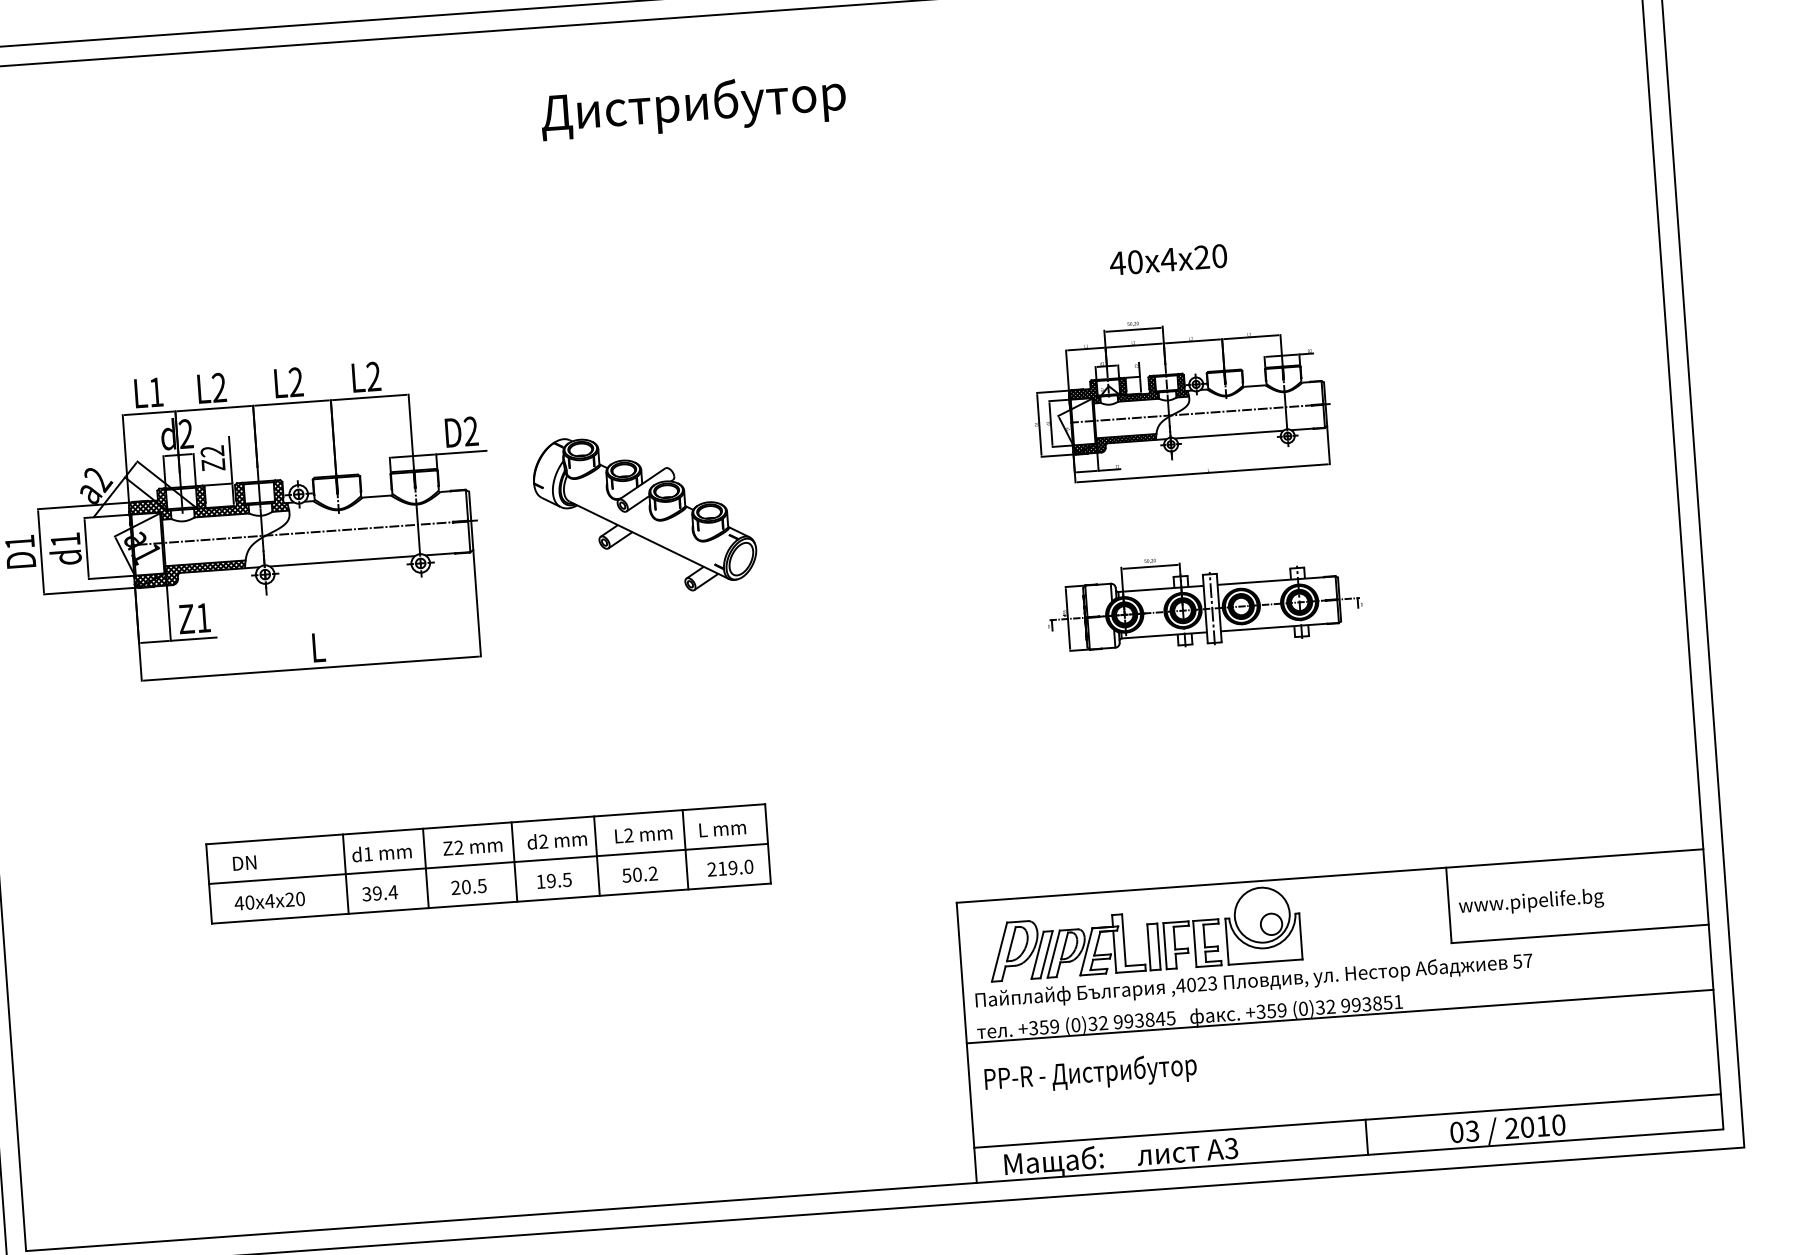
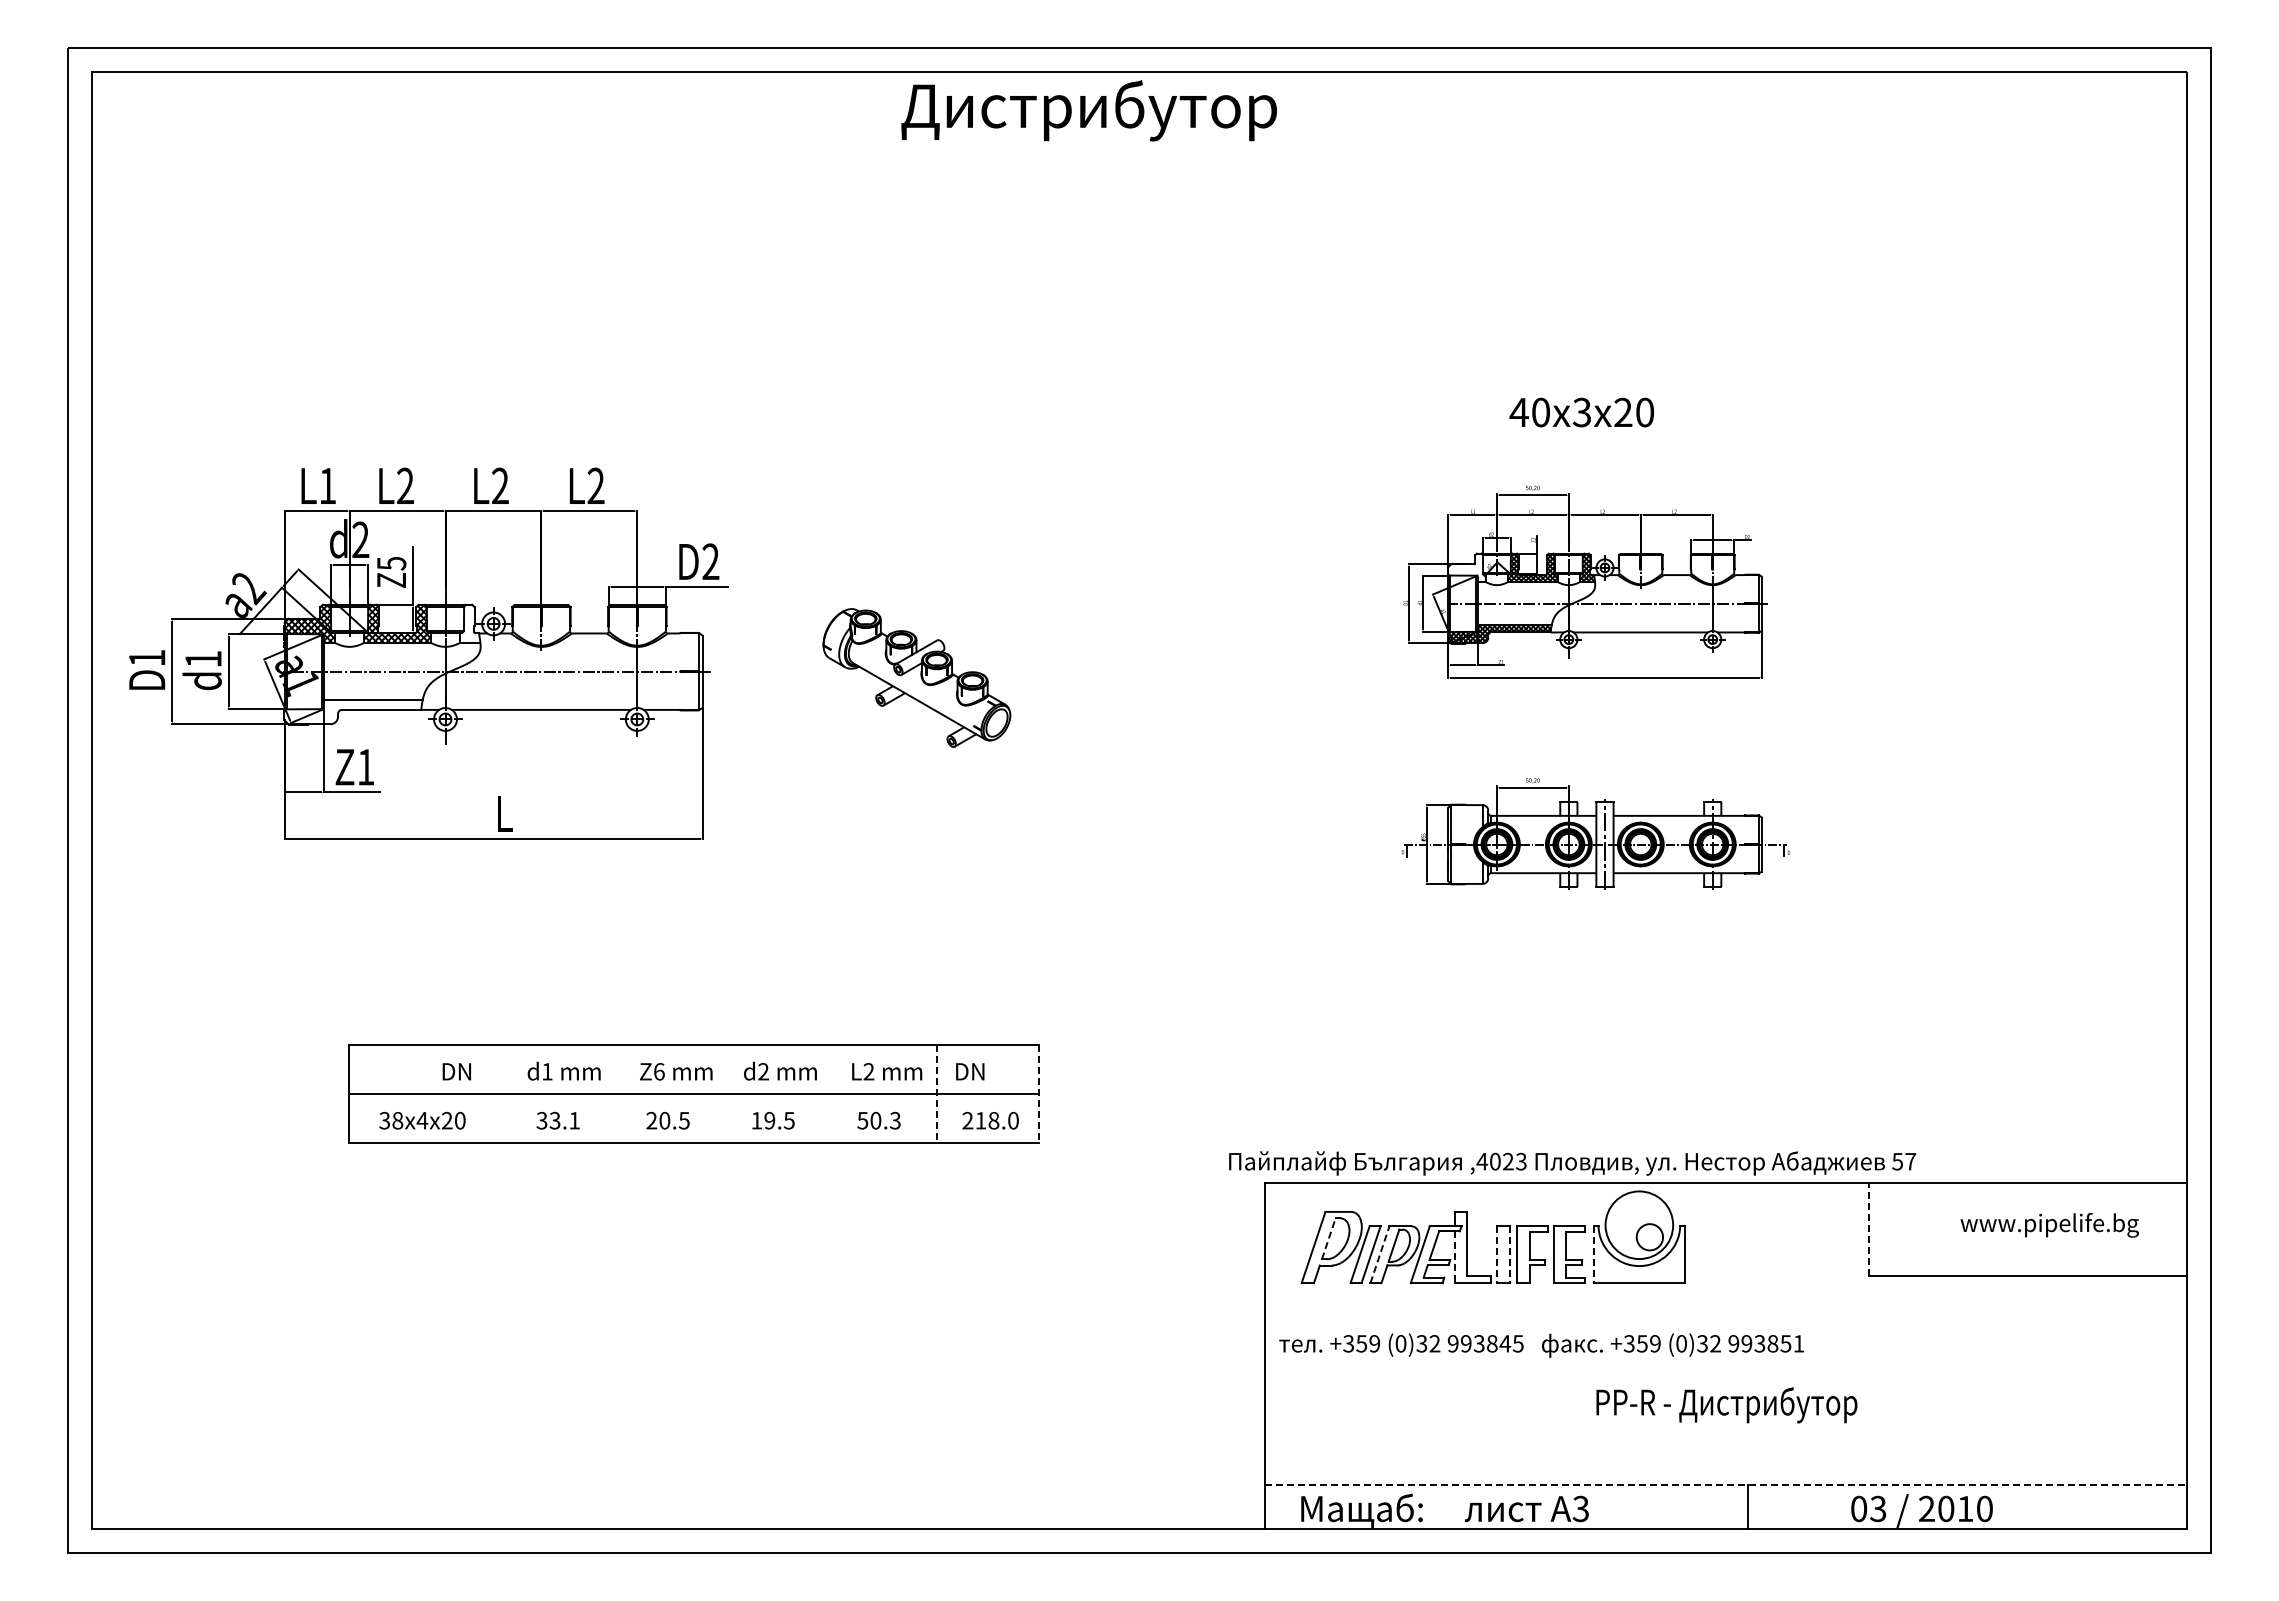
text: (692, 106) -> (1088, 110), moved
text: (1168, 259) -> (1581, 412), 40x4x20 -> 40x3x20
hatch: (1084, 392) -> (1467, 567), removed
text: (212, 451) -> (391, 563), Z2 -> Z5
hatch: (279, 495) -> (469, 623), removed
part: (644, 513) -> (916, 677), size x0.7
hatch: (190, 574) -> (353, 712), removed
text: (723, 828) -> (985, 1071), L mm -> DN
line: (767, 844) -> (1038, 1094), solid -> dashed
text: (459, 847) -> (659, 1071), Z2 -> Z6
line: (685, 850) -> (937, 1094), solid -> dashed
line: (596, 856) -> (827, 1094), removed
text: (244, 862) -> (456, 1071), moved
line: (514, 862) -> (726, 1094), removed
text: (732, 867) -> (993, 1120), 219.0 -> 218.0
line: (425, 868) -> (616, 1094), removed
text: (653, 873) -> (895, 1120), 50.2 -> 50.3
line: (346, 874) -> (518, 1094), removed
text: (385, 892) -> (564, 1120), 39.4 -> 33.1
text: (243, 902) -> (390, 1120), 40x4x20 -> 38x4x20
text: (1531, 902) -> (2049, 1225), moved
line: (1449, 905) -> (1869, 1229), solid -> dashed
line: (1226, 942) -> (1593, 1255), solid -> dashed
line: (1011, 944) -> (1328, 1238), solid -> dashed
line: (1149, 947) -> (1497, 1255), solid -> dashed
line: (1158, 947) -> (1509, 1255), solid -> dashed
line: (1115, 952) -> (1455, 1257), solid -> dashed
line: (1053, 954) -> (1379, 1254), solid -> dashed
text: (1254, 981) -> (1572, 1163), moved
line: (1339, 1016) -> (1725, 1356), removed
text: (1090, 1074) -> (1726, 1405), moved
line: (1347, 1121) -> (1725, 1485), solid -> dashed

